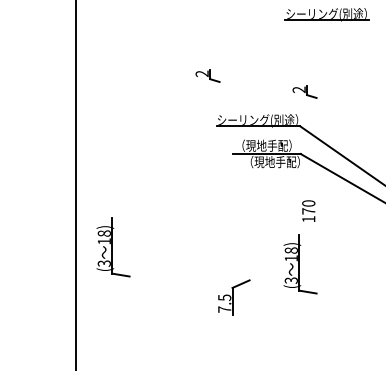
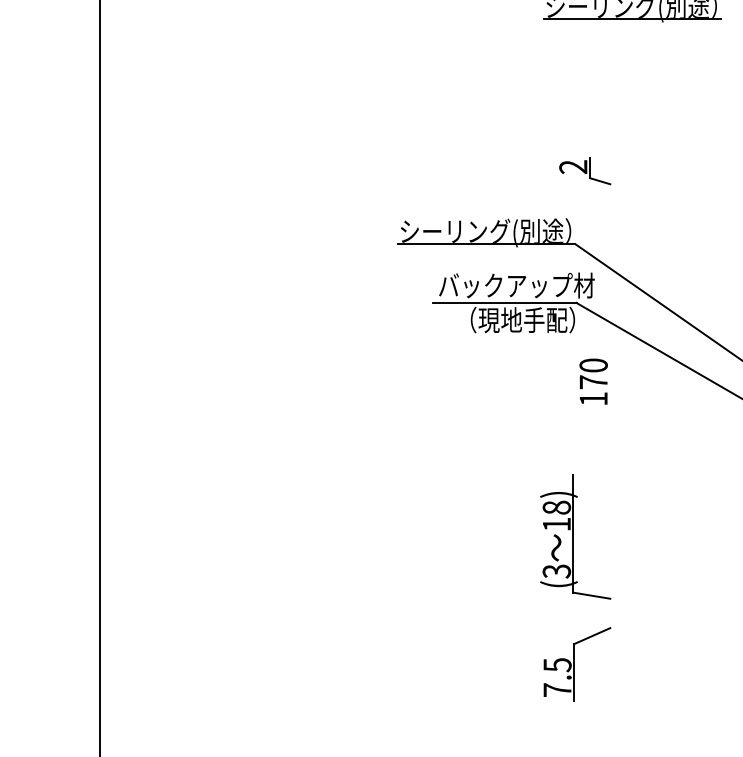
part: (207, 75) -> (378, 136), removed
text: (272, 145) -> (516, 284), （現地手配） -> バックアップ材
text: (308, 210) -> (593, 380), moved
part: (113, 247) -> (179, 501), removed
part: (234, 297) -> (578, 664), moved

